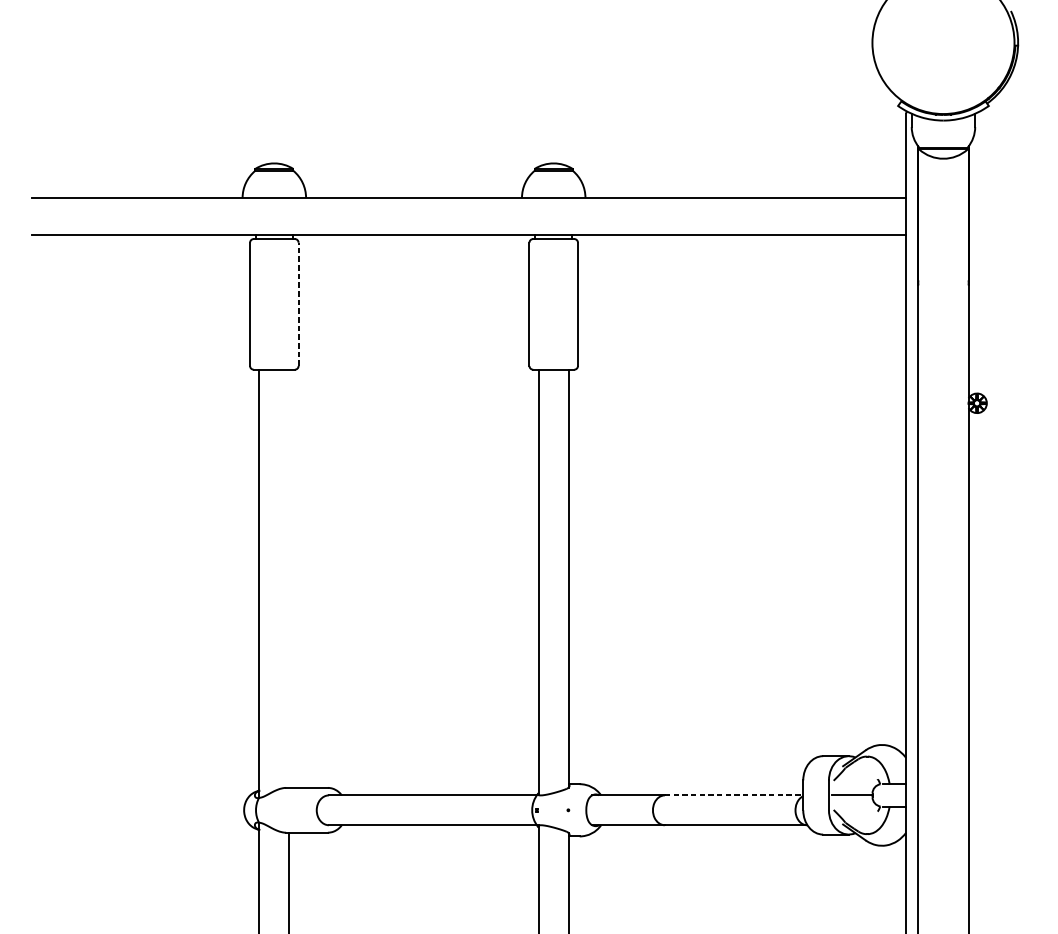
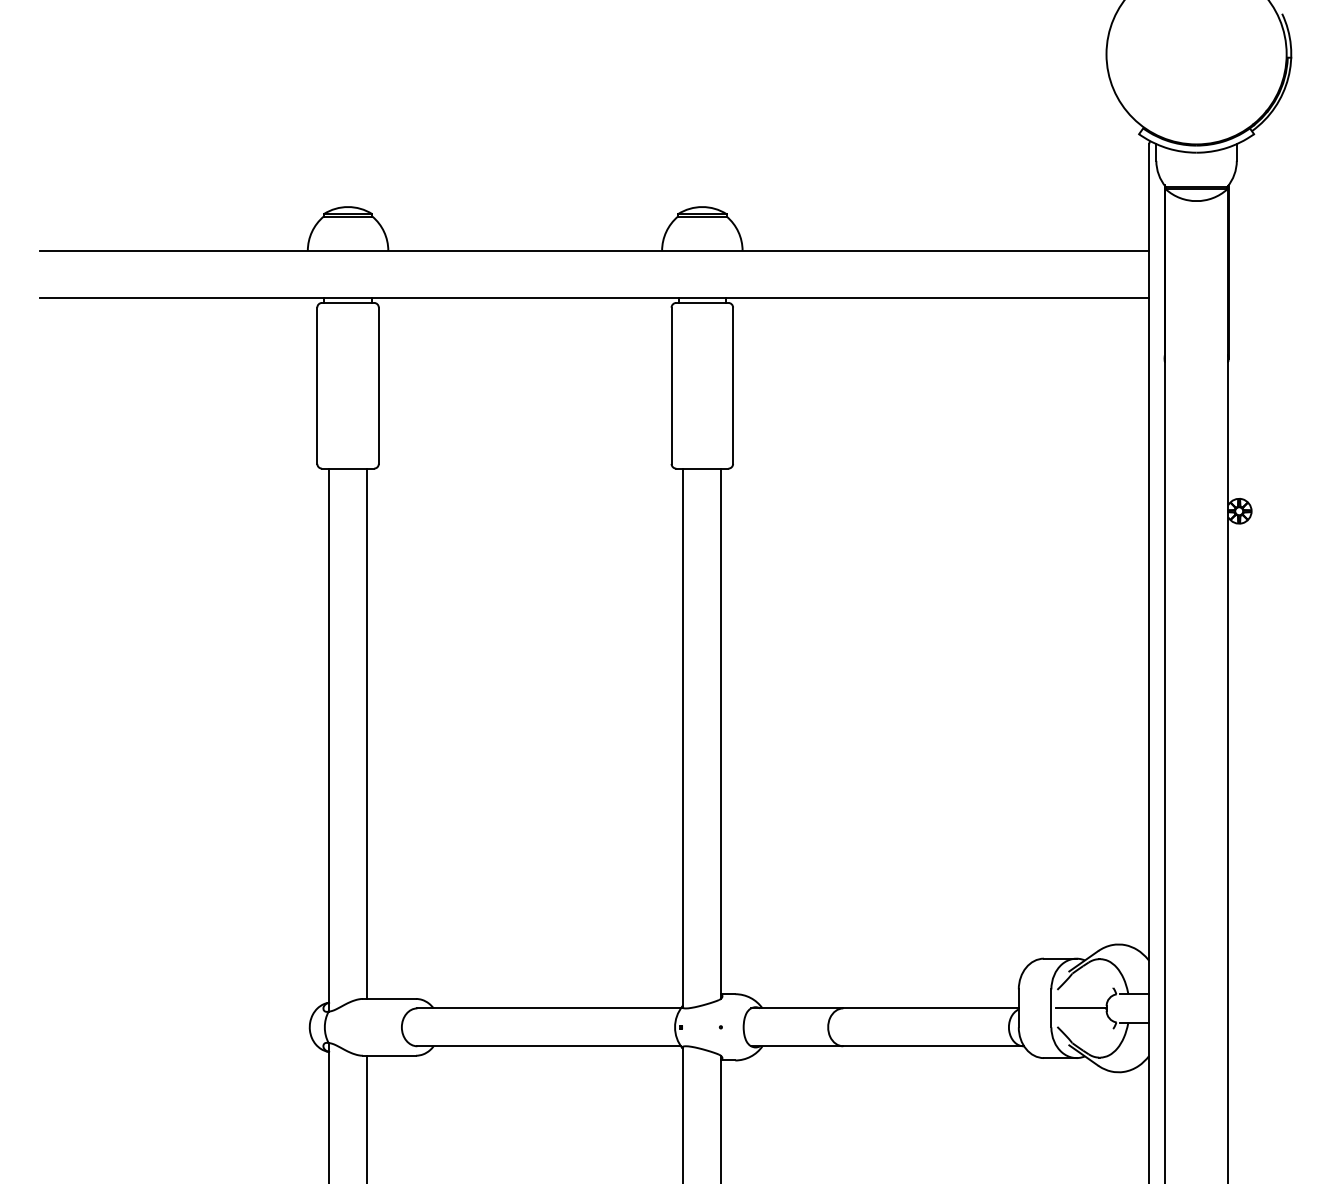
line: (298, 304) -> (378, 385), dashed -> solid
line: (289, 578) -> (367, 733), added
line: (734, 795) -> (931, 1008), dashed -> solid

